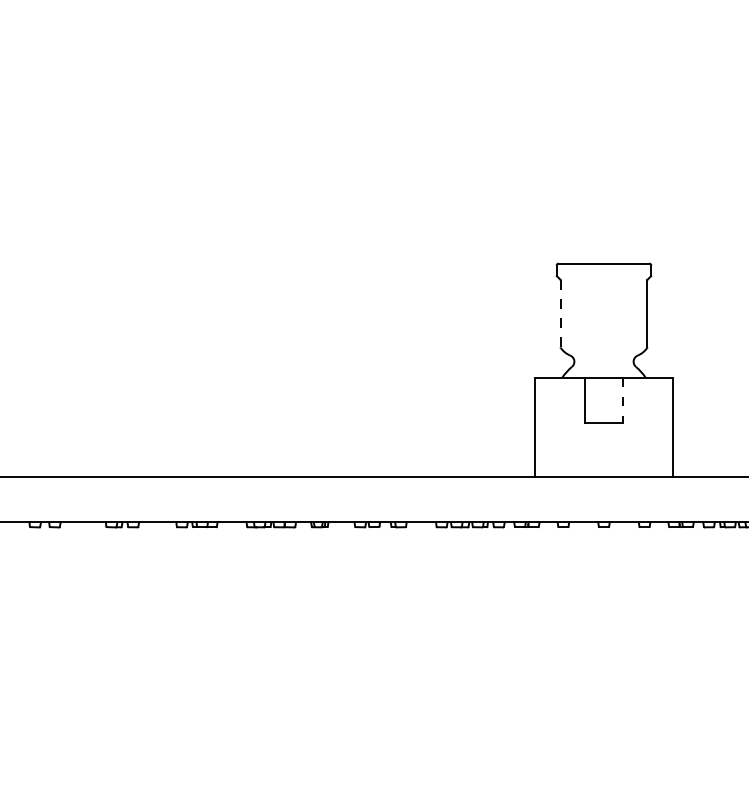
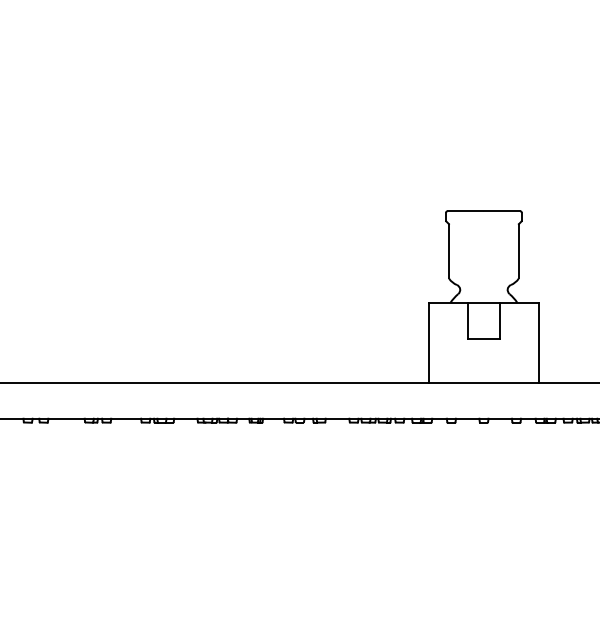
line: (560, 313) -> (449, 251), dashed -> solid
line: (623, 400) -> (499, 321), dashed -> solid

